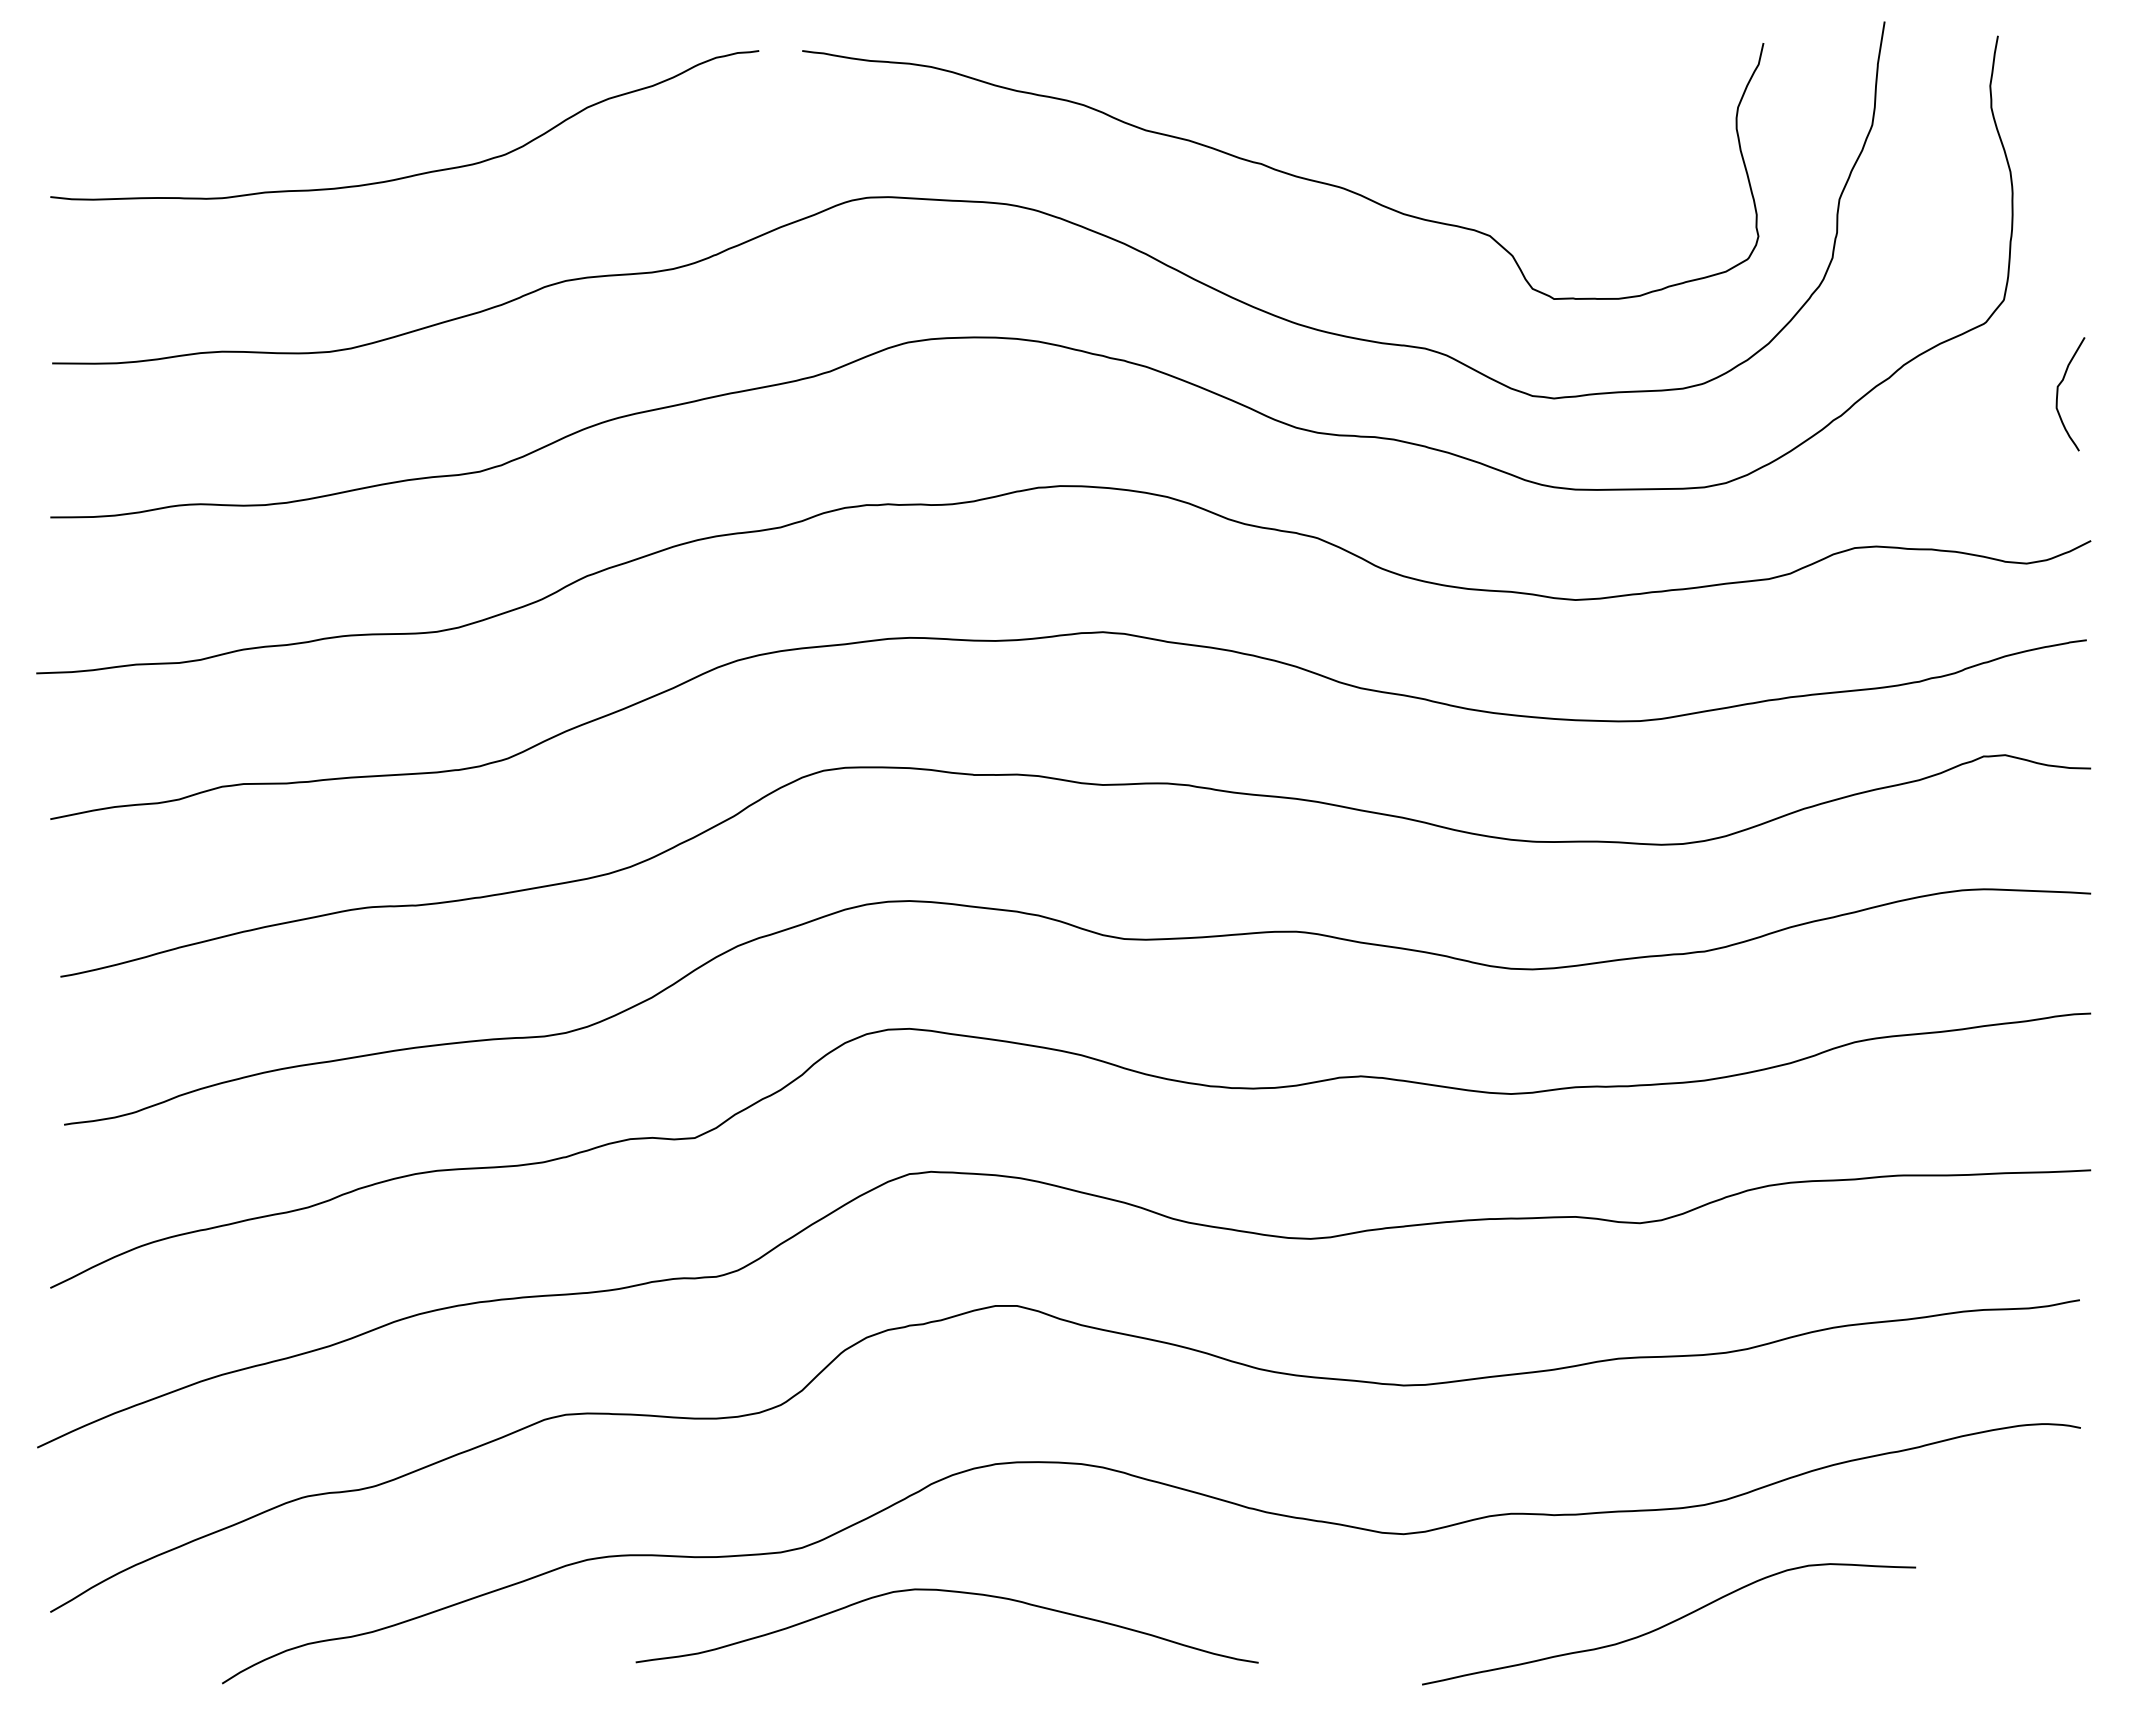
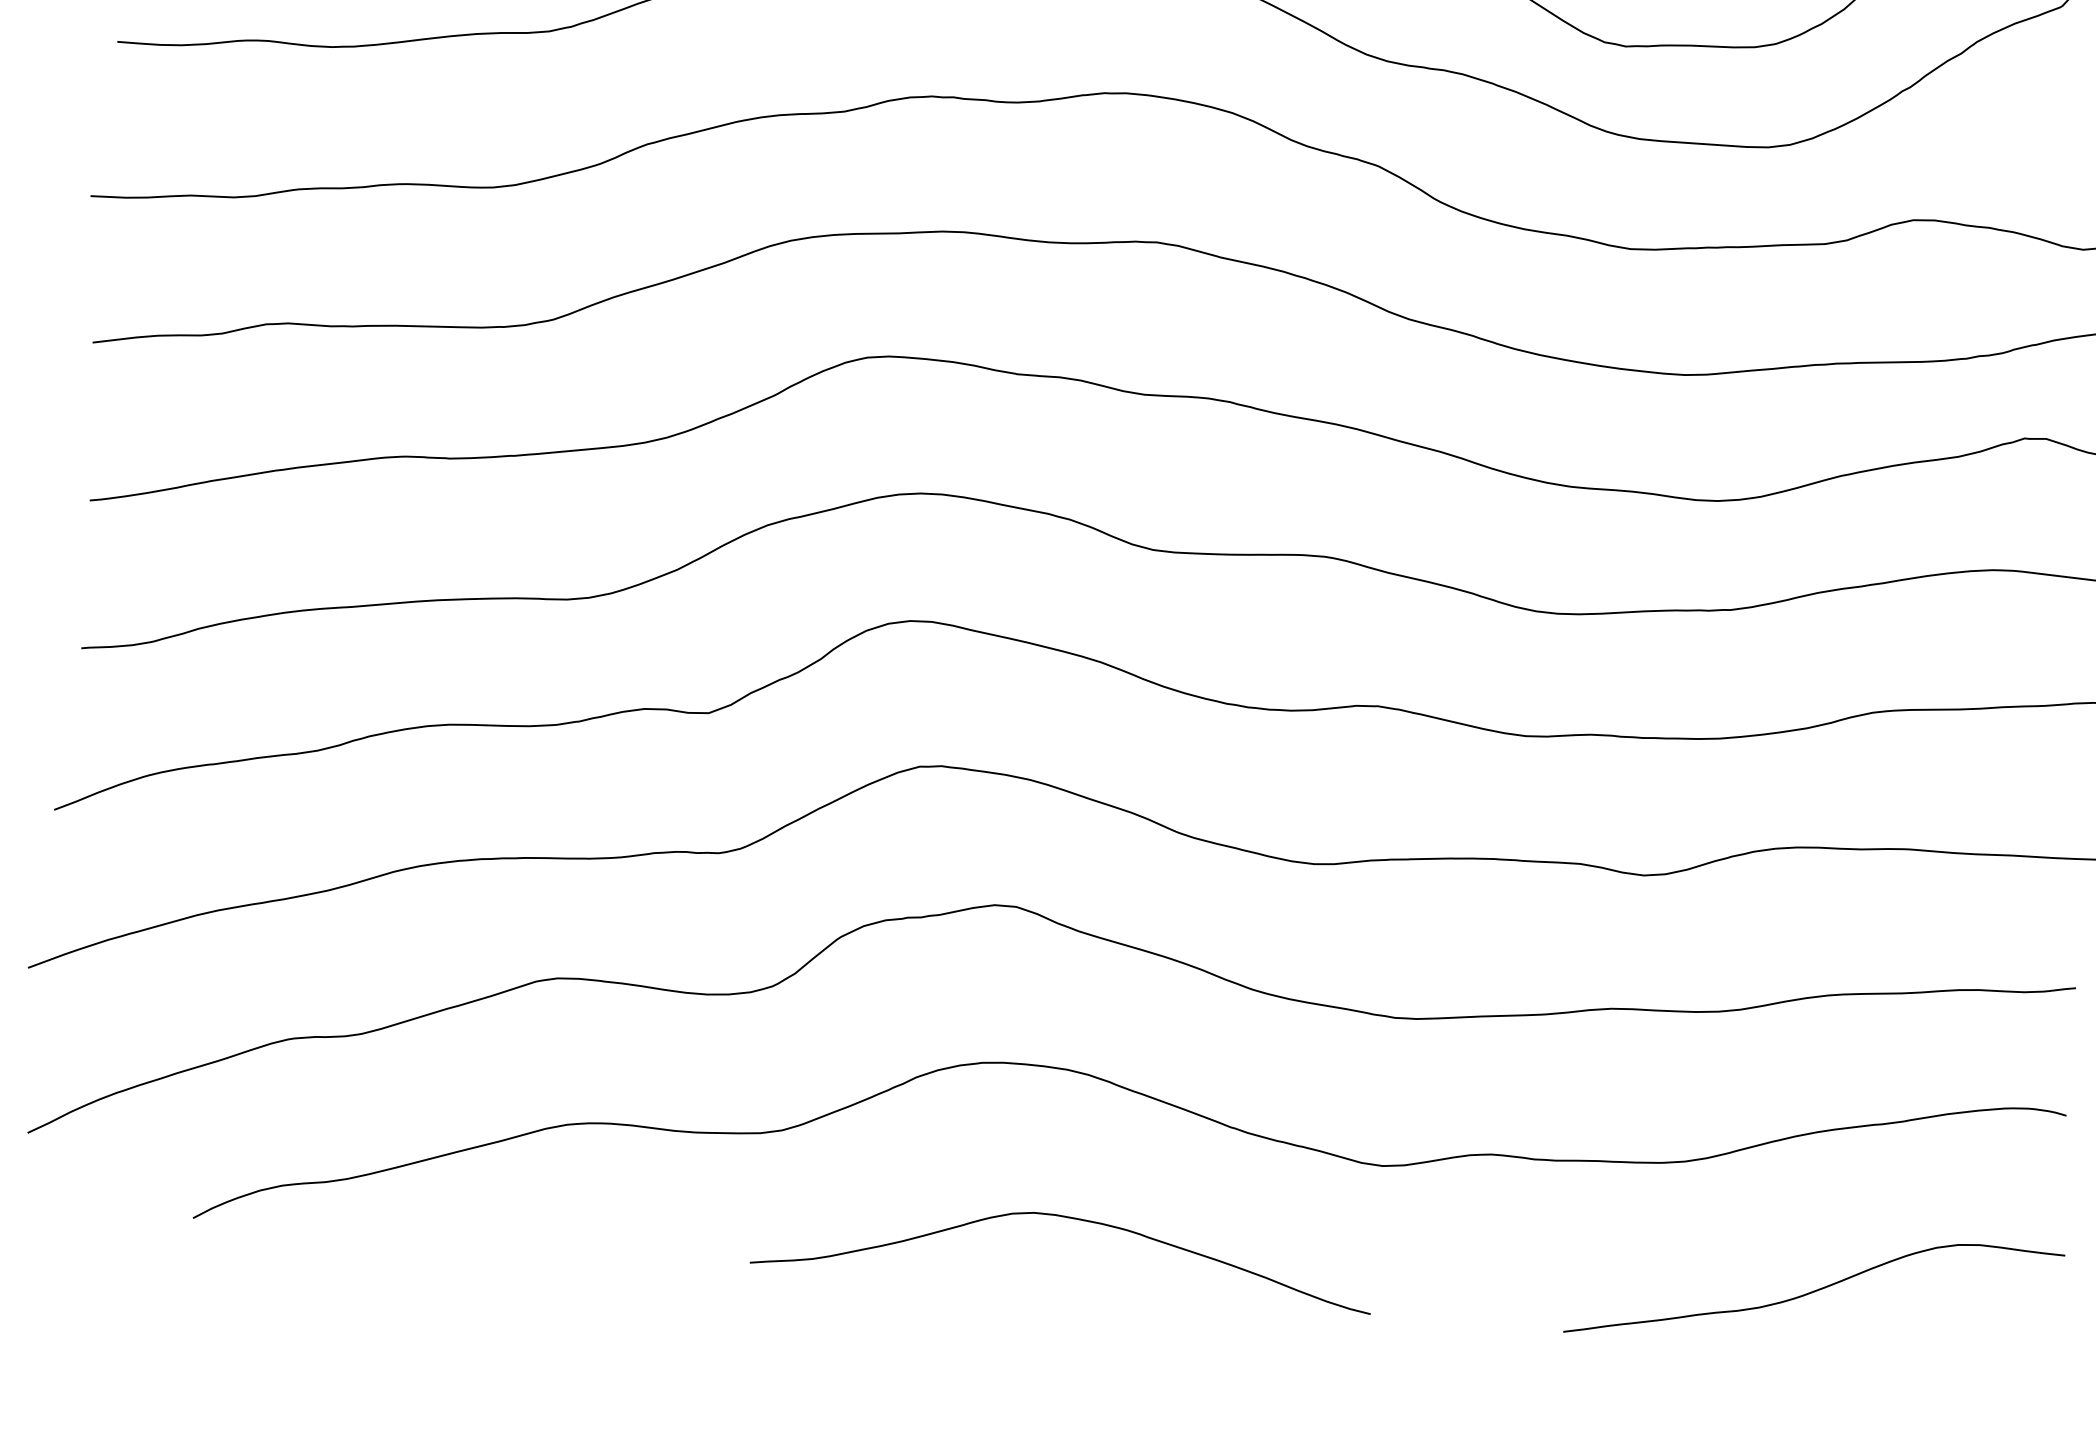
curve: (950, 1592) -> (1069, 1218), moved
curve: (1669, 1624) -> (1814, 1292), moved

